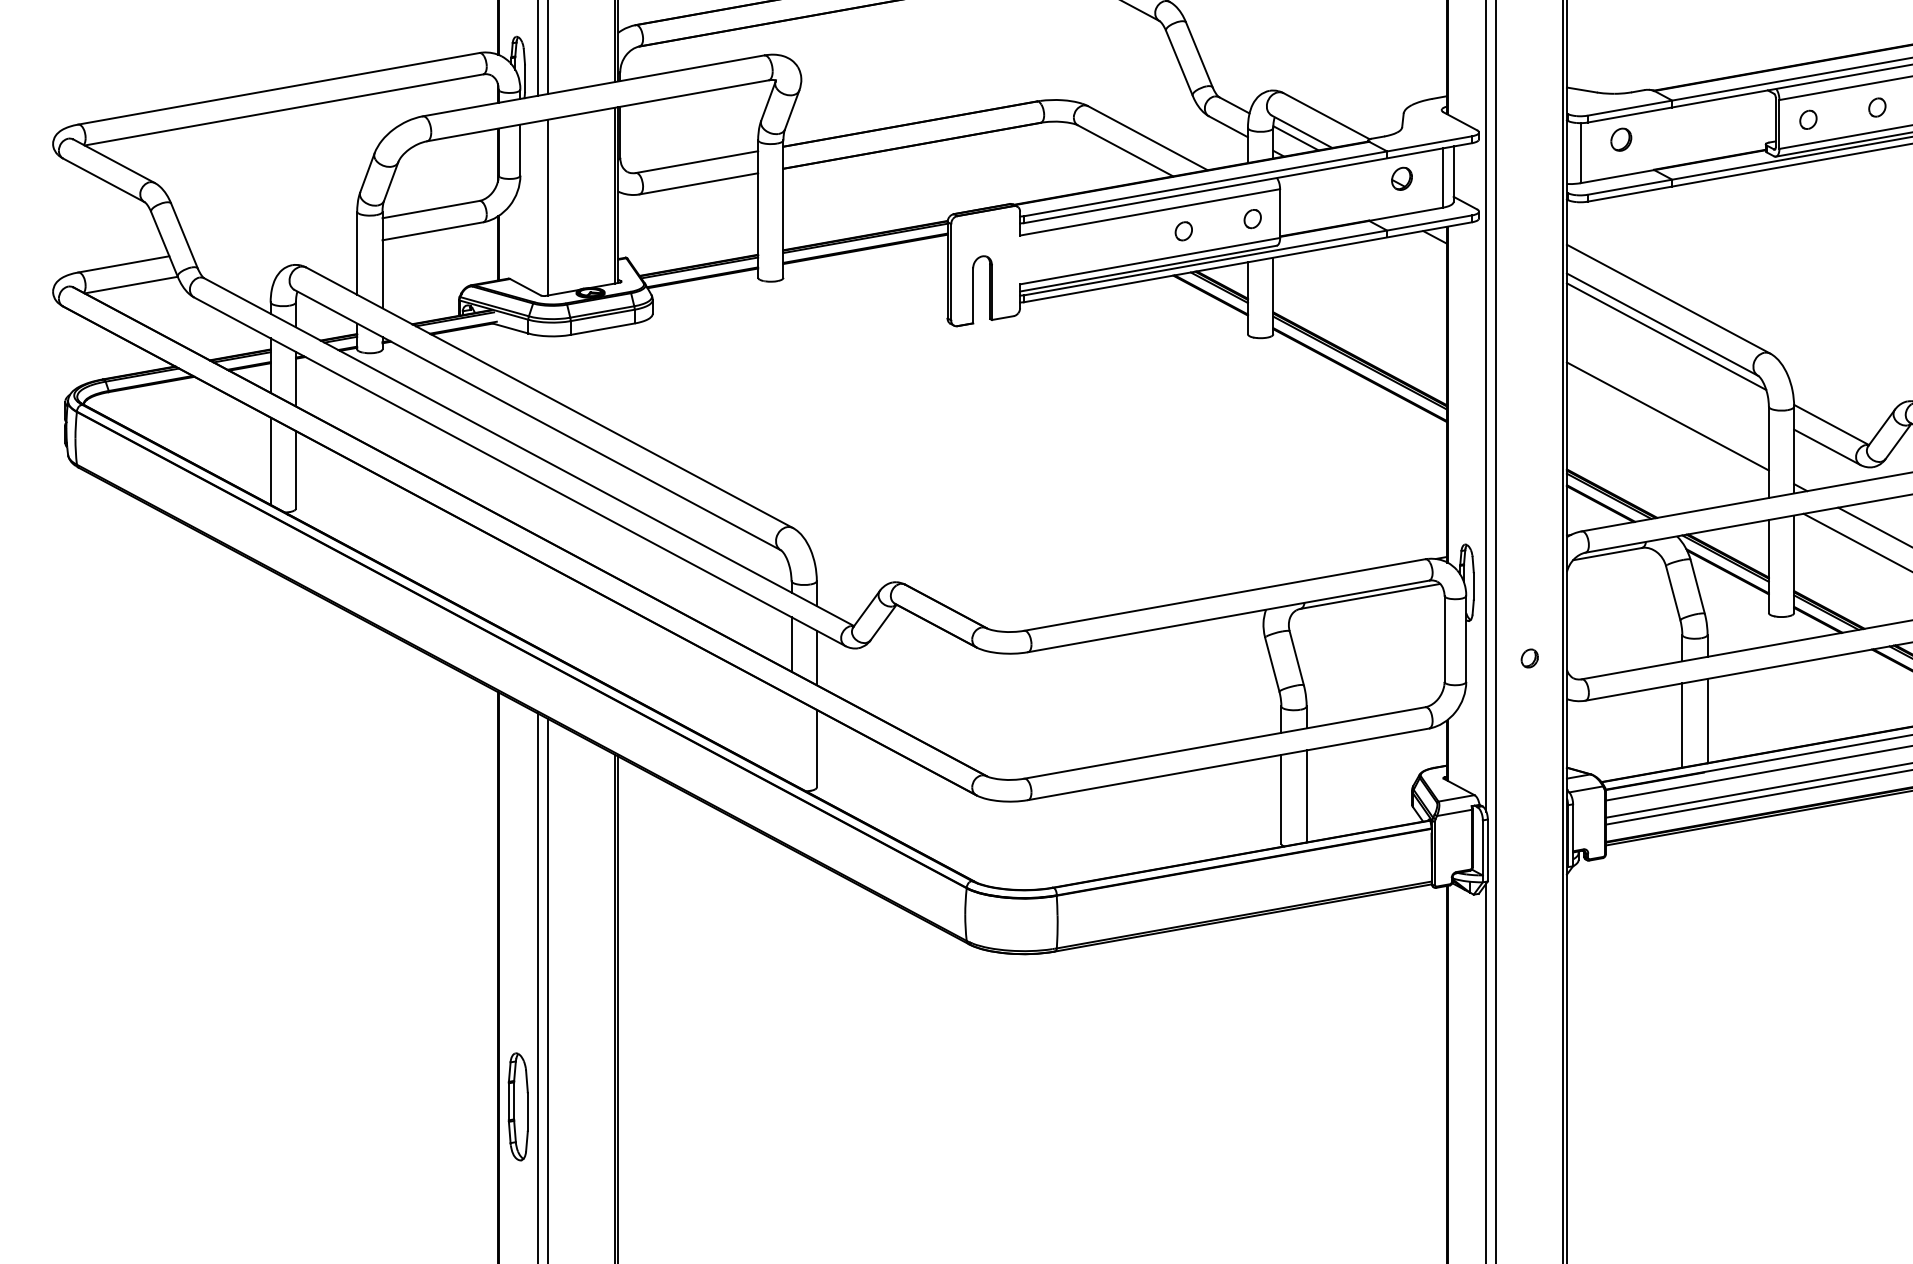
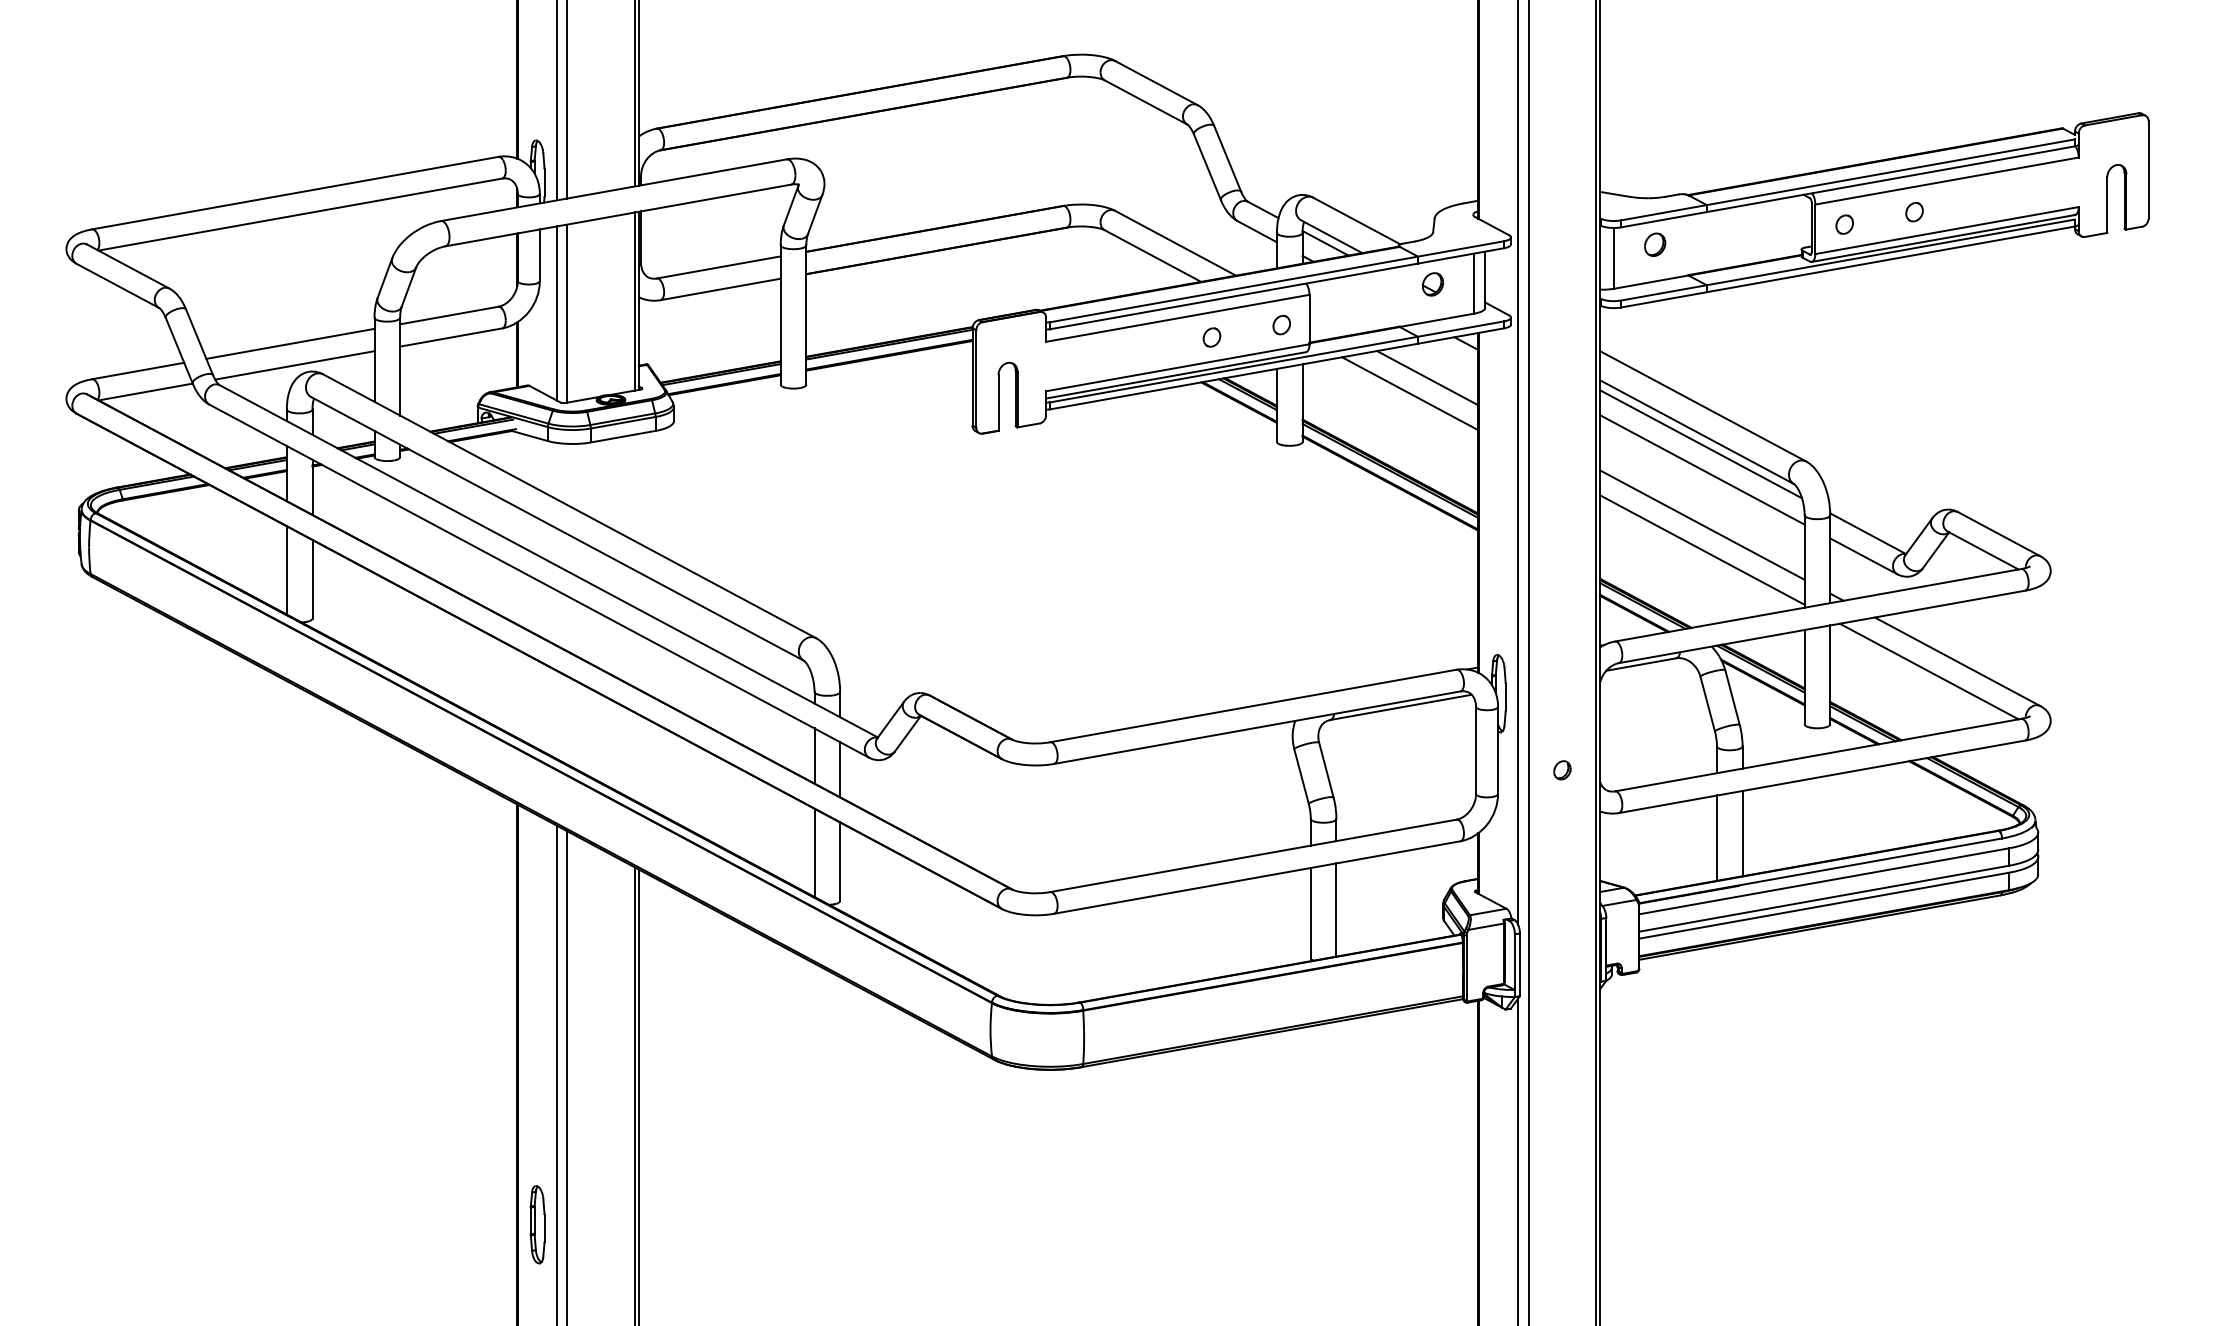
line: (537, 207) -> (557, 313), added
line: (274, 237) -> (290, 343), added
line: (278, 258) -> (294, 365), added
line: (1396, 271) -> (1427, 378), added
line: (1379, 286) -> (1410, 393), added
line: (1668, 361) -> (1702, 469), added
line: (1668, 440) -> (1702, 549), added
line: (791, 739) -> (814, 852), added
part: (518, 1106) -> (537, 1224), size x0.71

